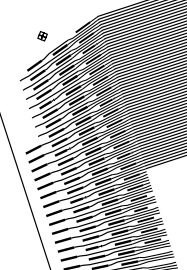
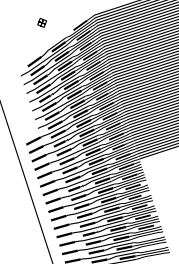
part: (42, 35) -> (42, 22), moved

